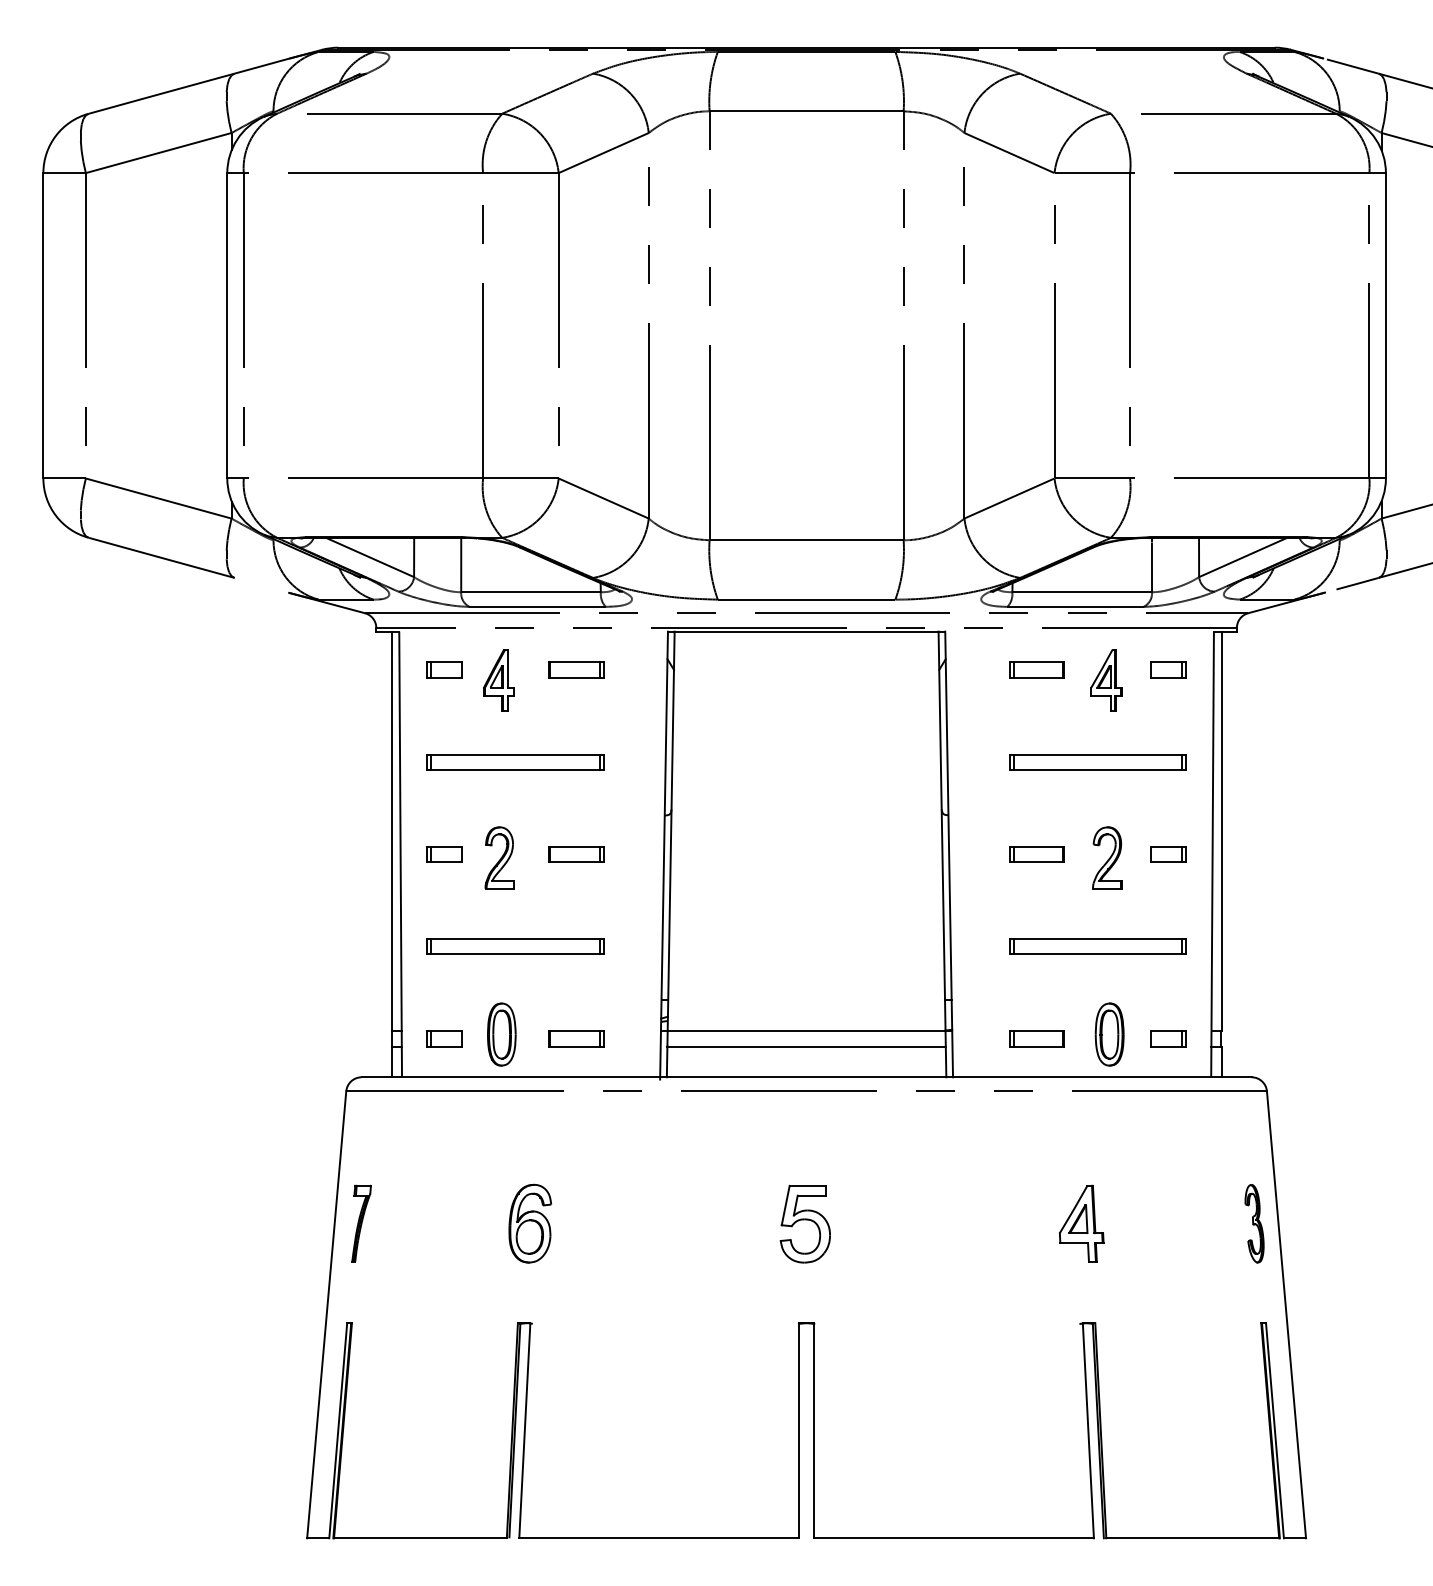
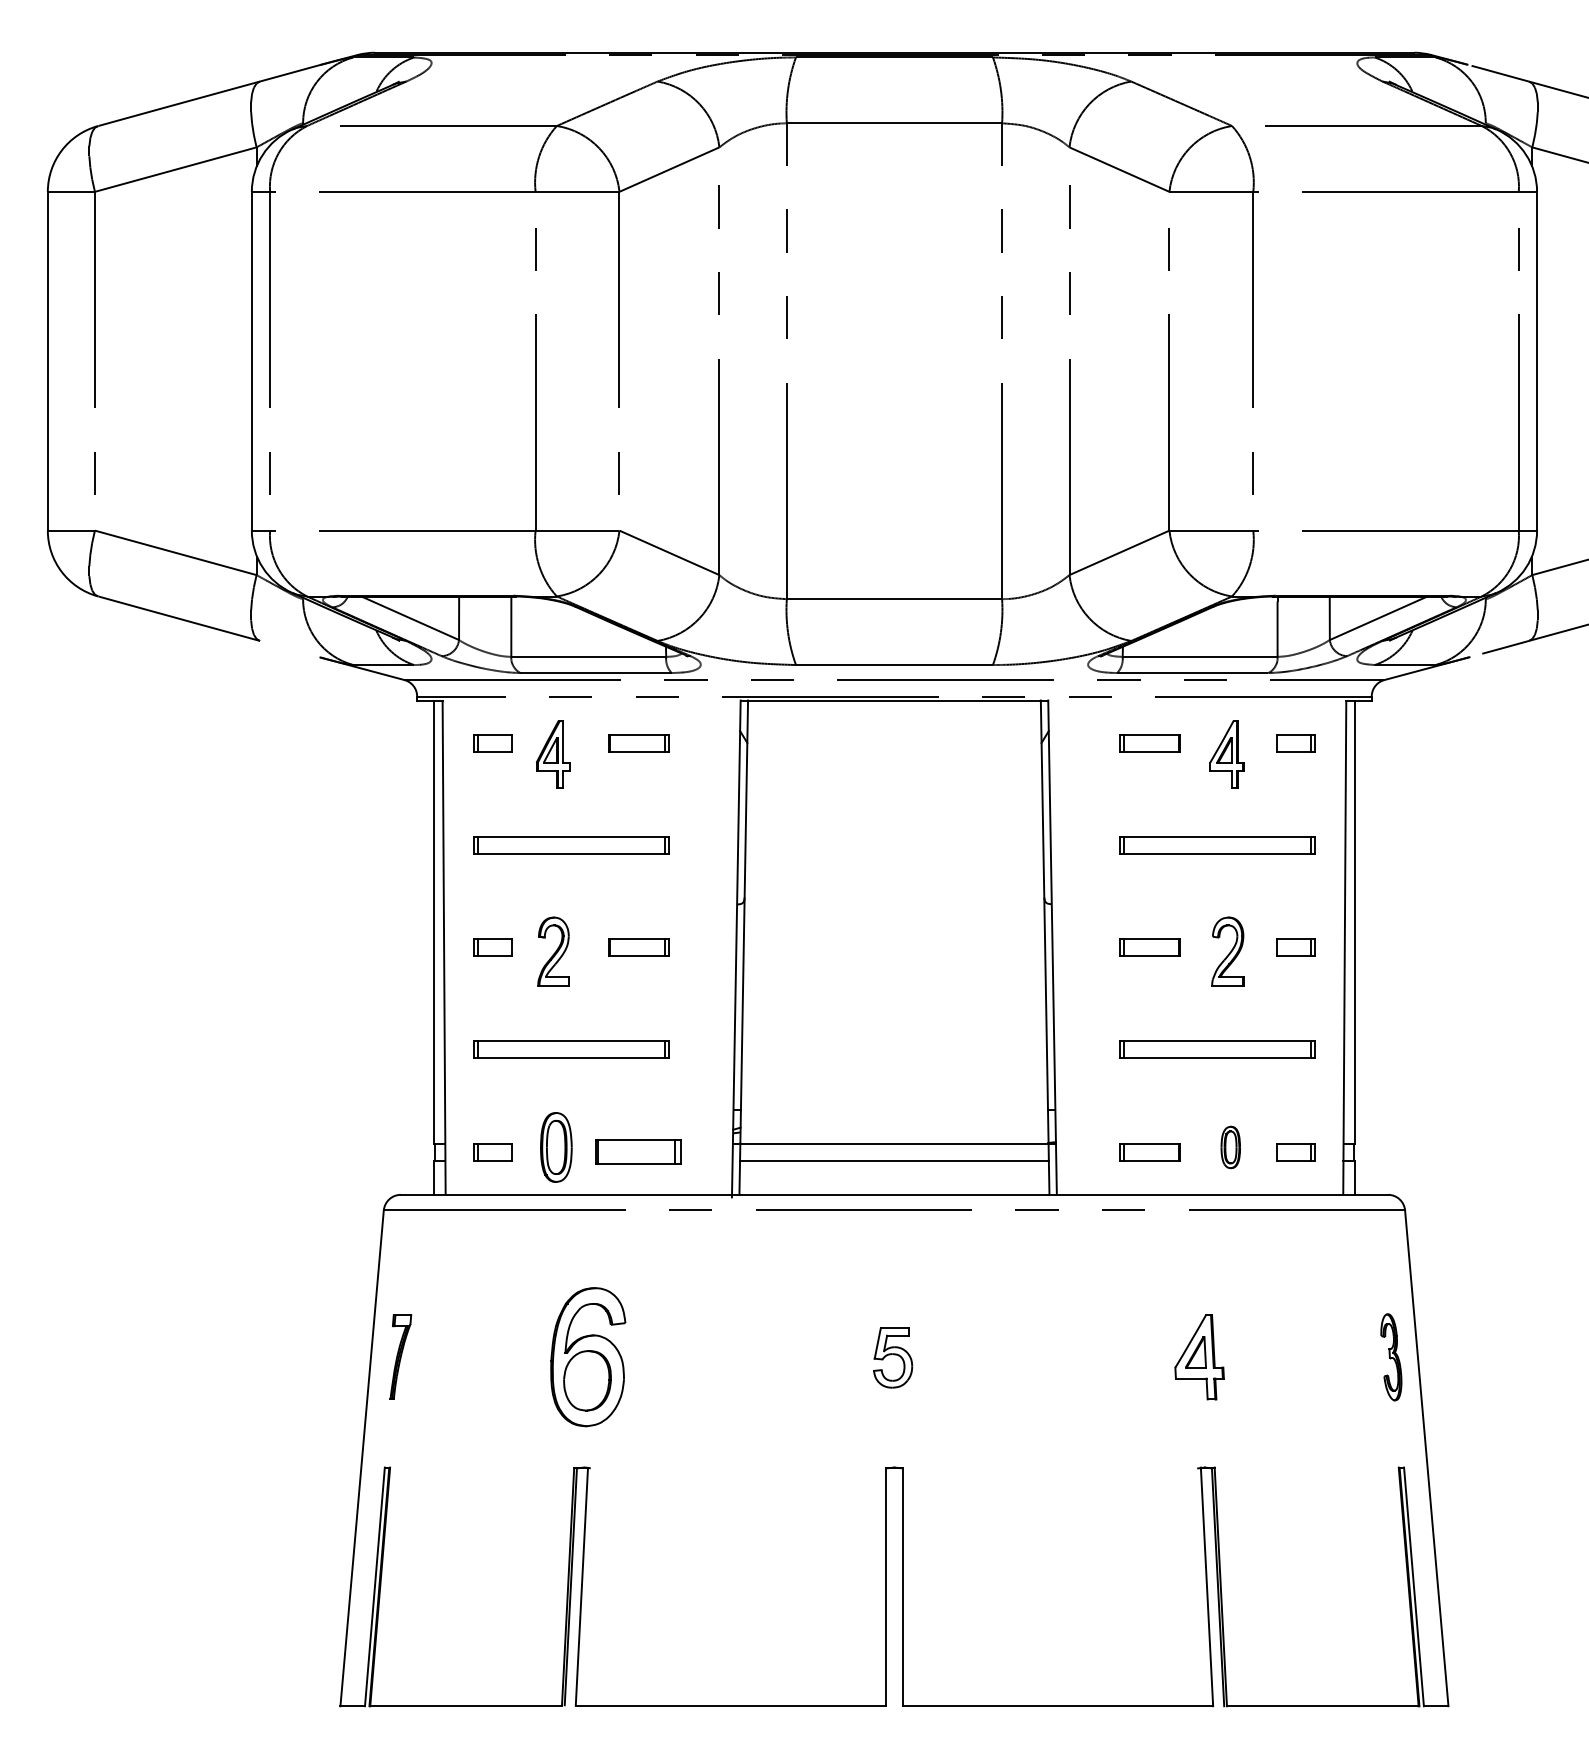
part: (1109, 1034) -> (1230, 1147), size x0.6
part: (575, 1039) -> (638, 1152), size x1.4
part: (529, 1223) -> (587, 1357), size x1.6
part: (804, 1223) -> (892, 1357), size x0.7

